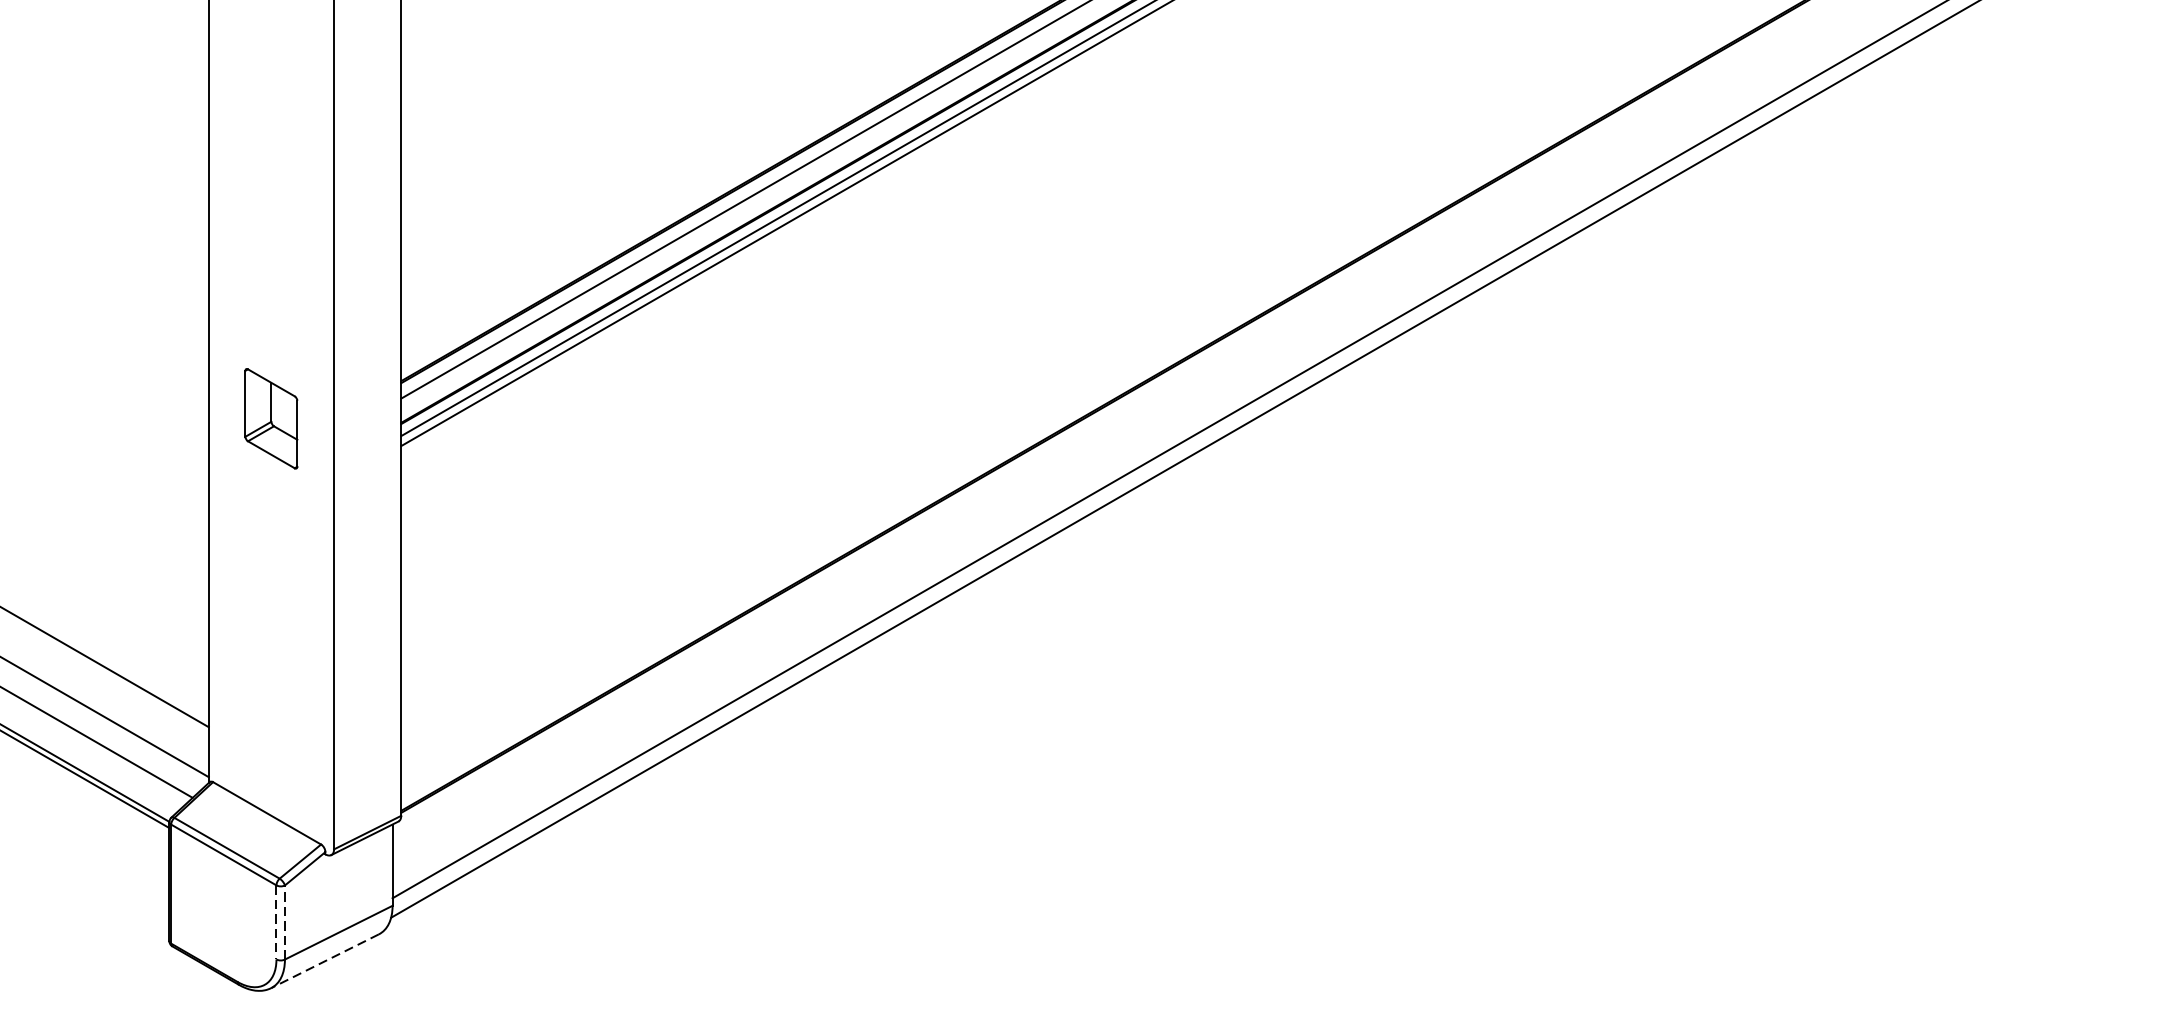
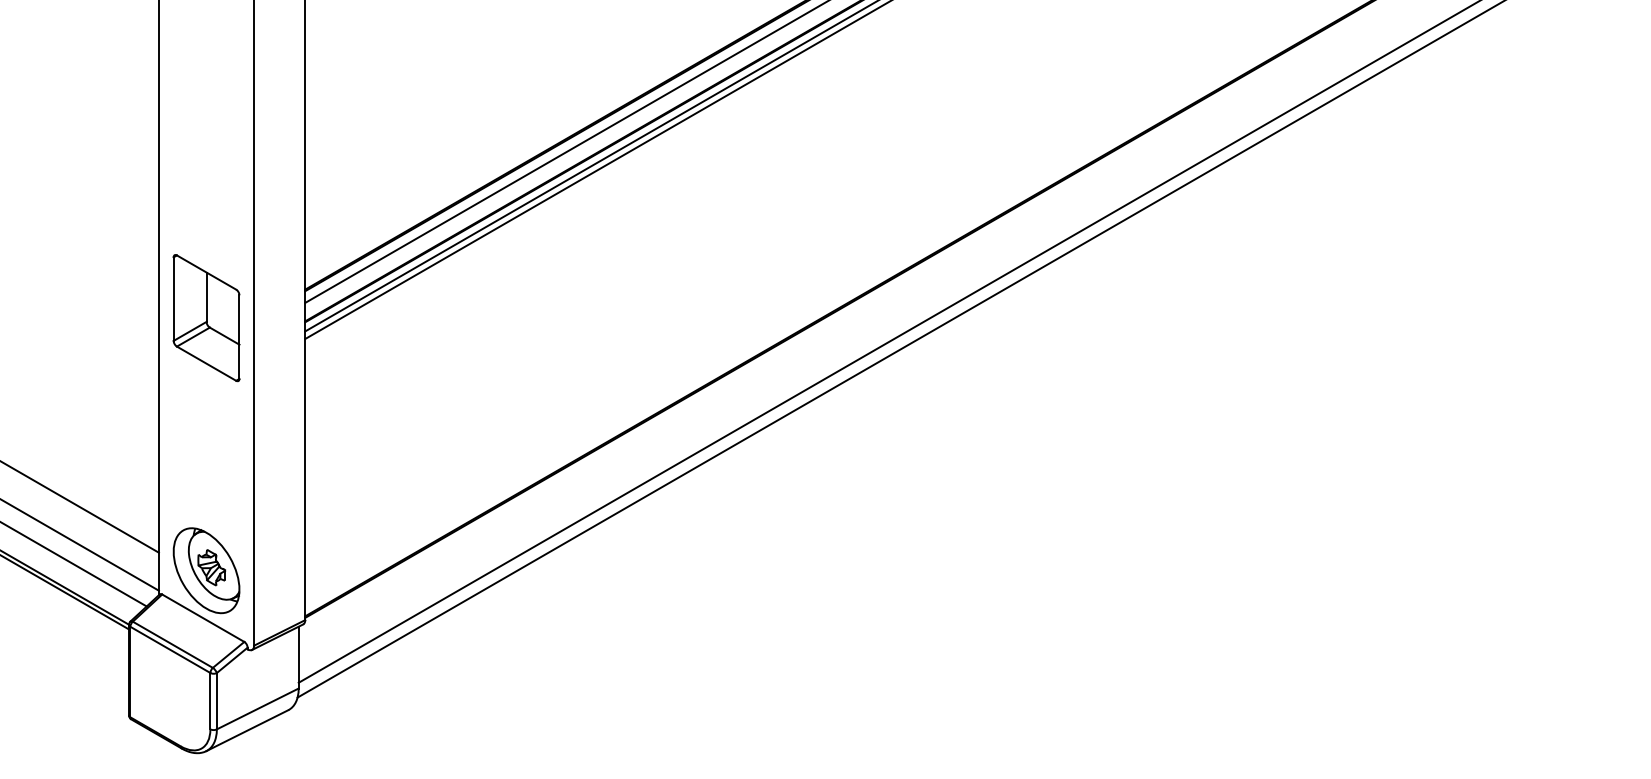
part: (271, 419) -> (206, 318), size x1.67
part: (271, 750) -> (206, 570), added
line: (284, 921) -> (216, 700), dashed -> solid
line: (276, 922) -> (210, 701), dashed -> solid
line: (325, 961) -> (247, 730), dashed -> solid

